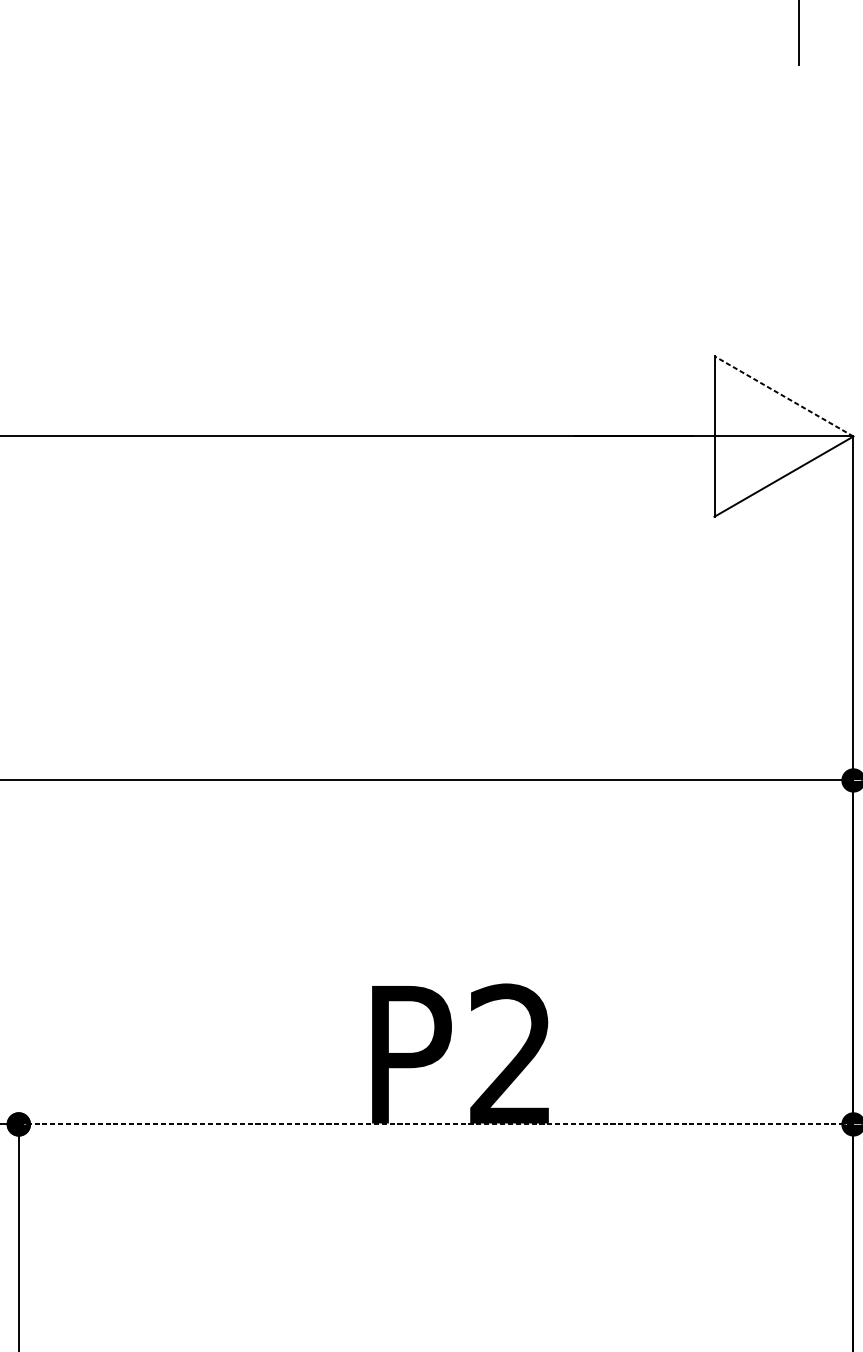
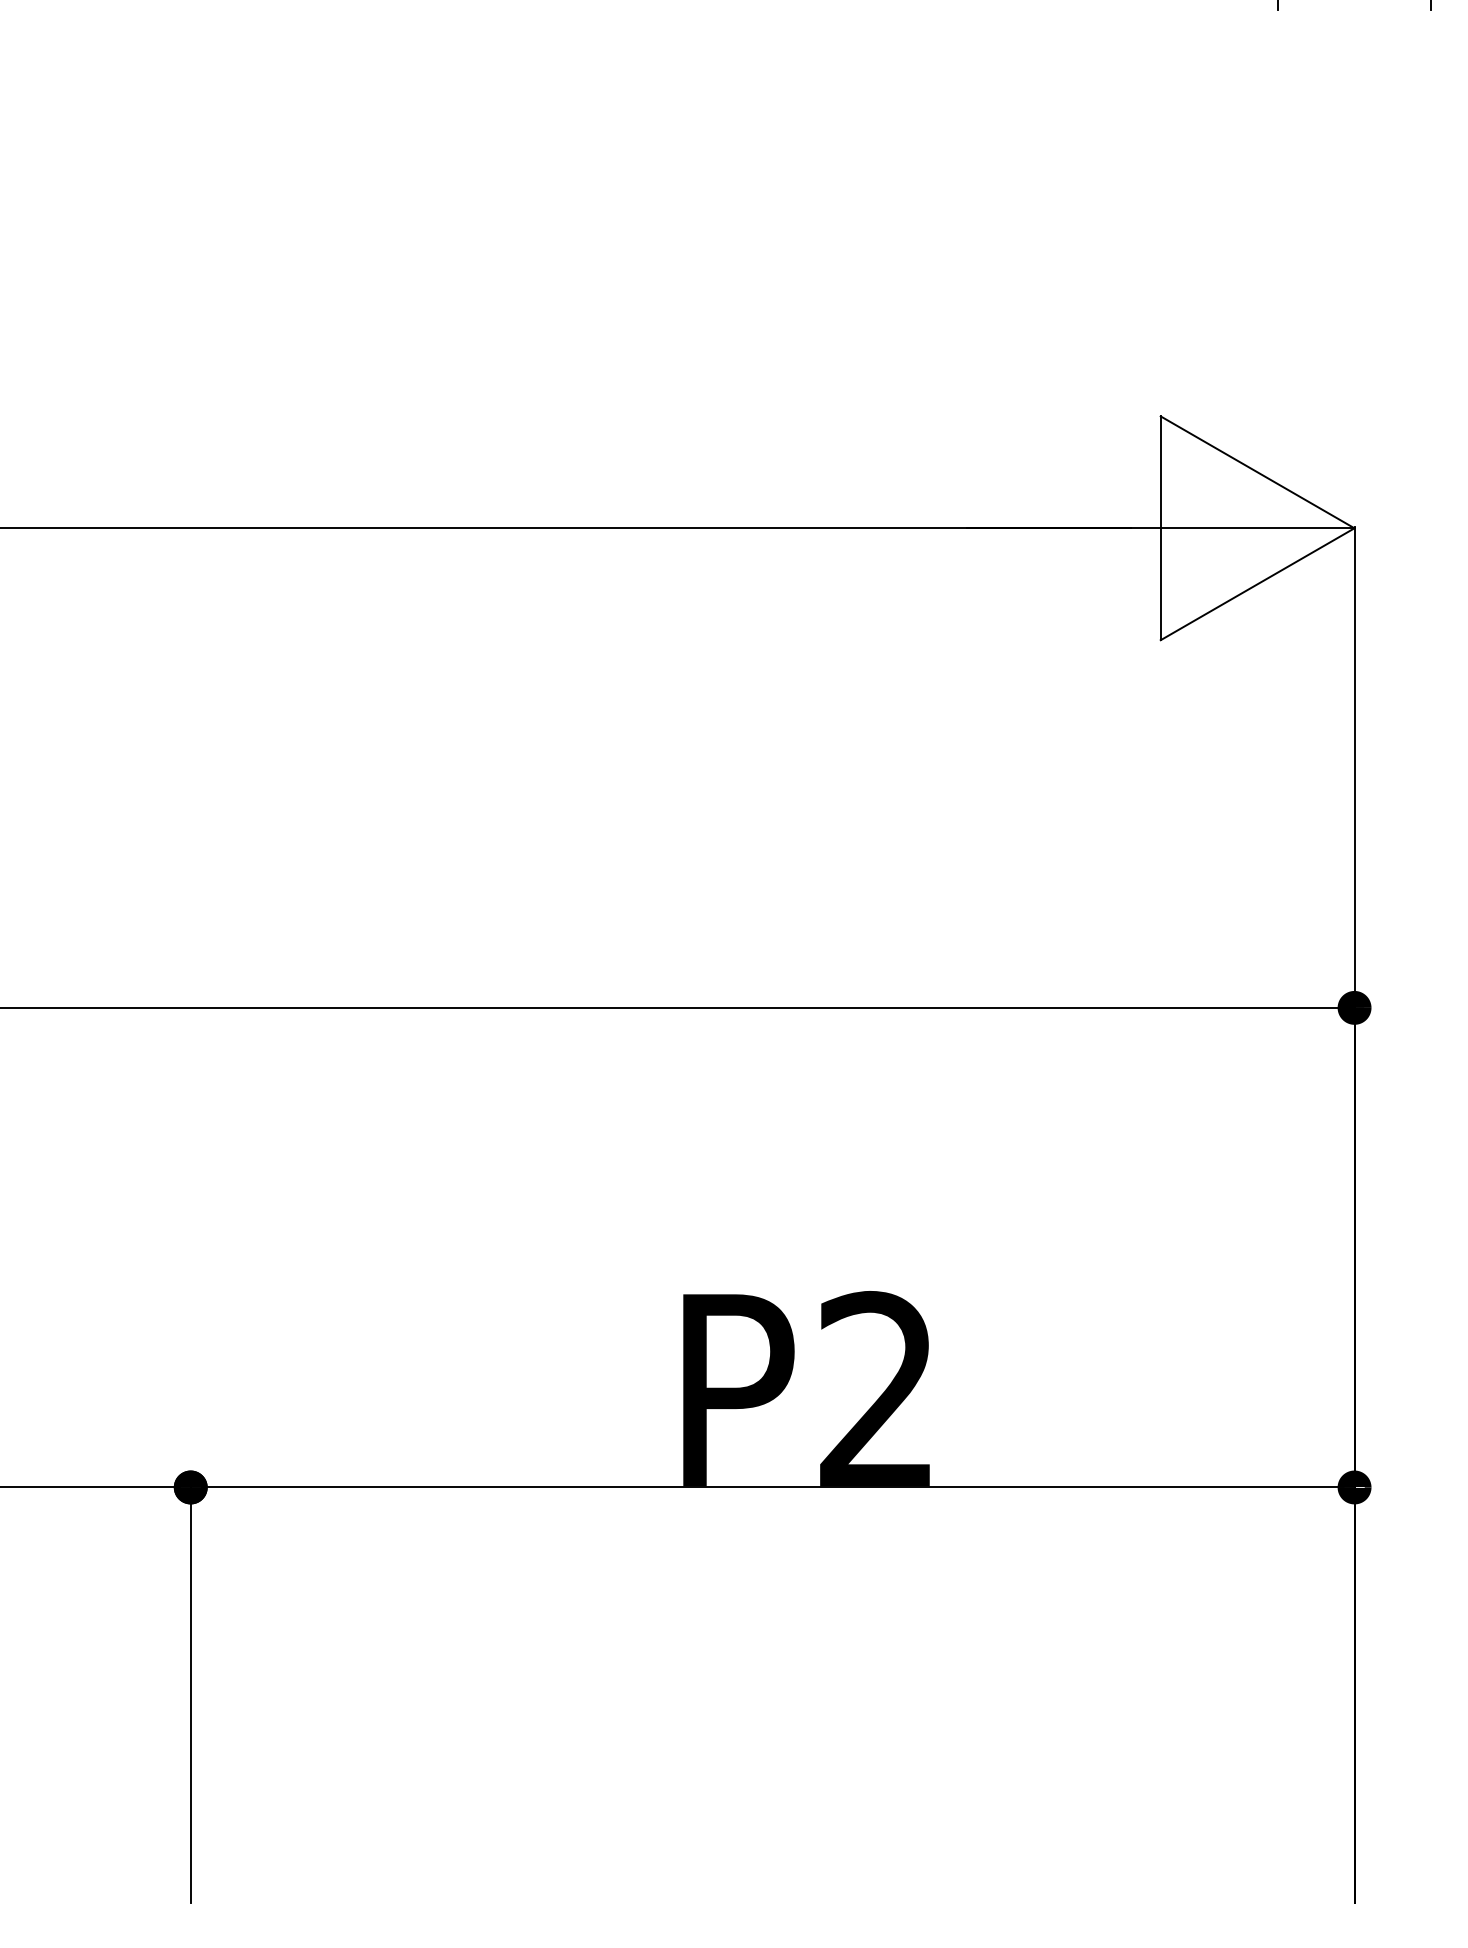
line: (783, 396) -> (1257, 472), dashed -> solid
line: (436, 1124) -> (772, 1487), dashed -> solid

